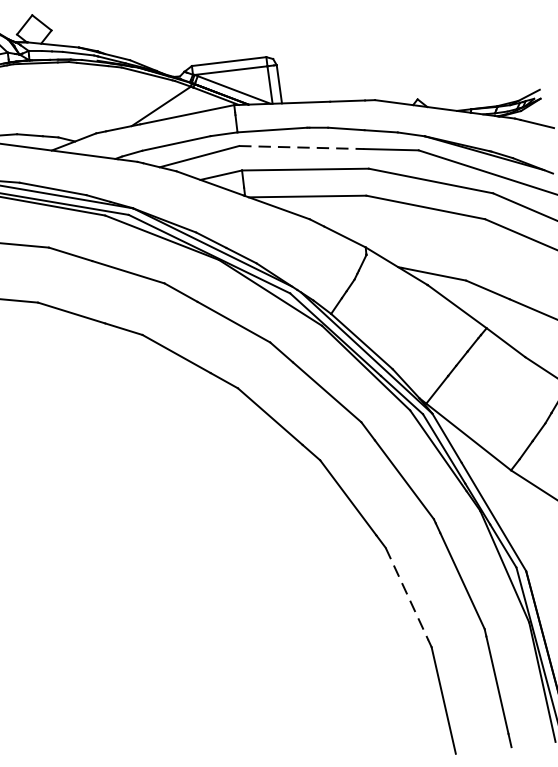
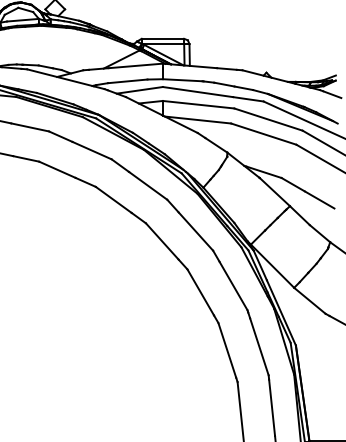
line: (302, 148) -> (198, 92), dashed -> solid
line: (407, 594) -> (227, 350), dashed -> solid

